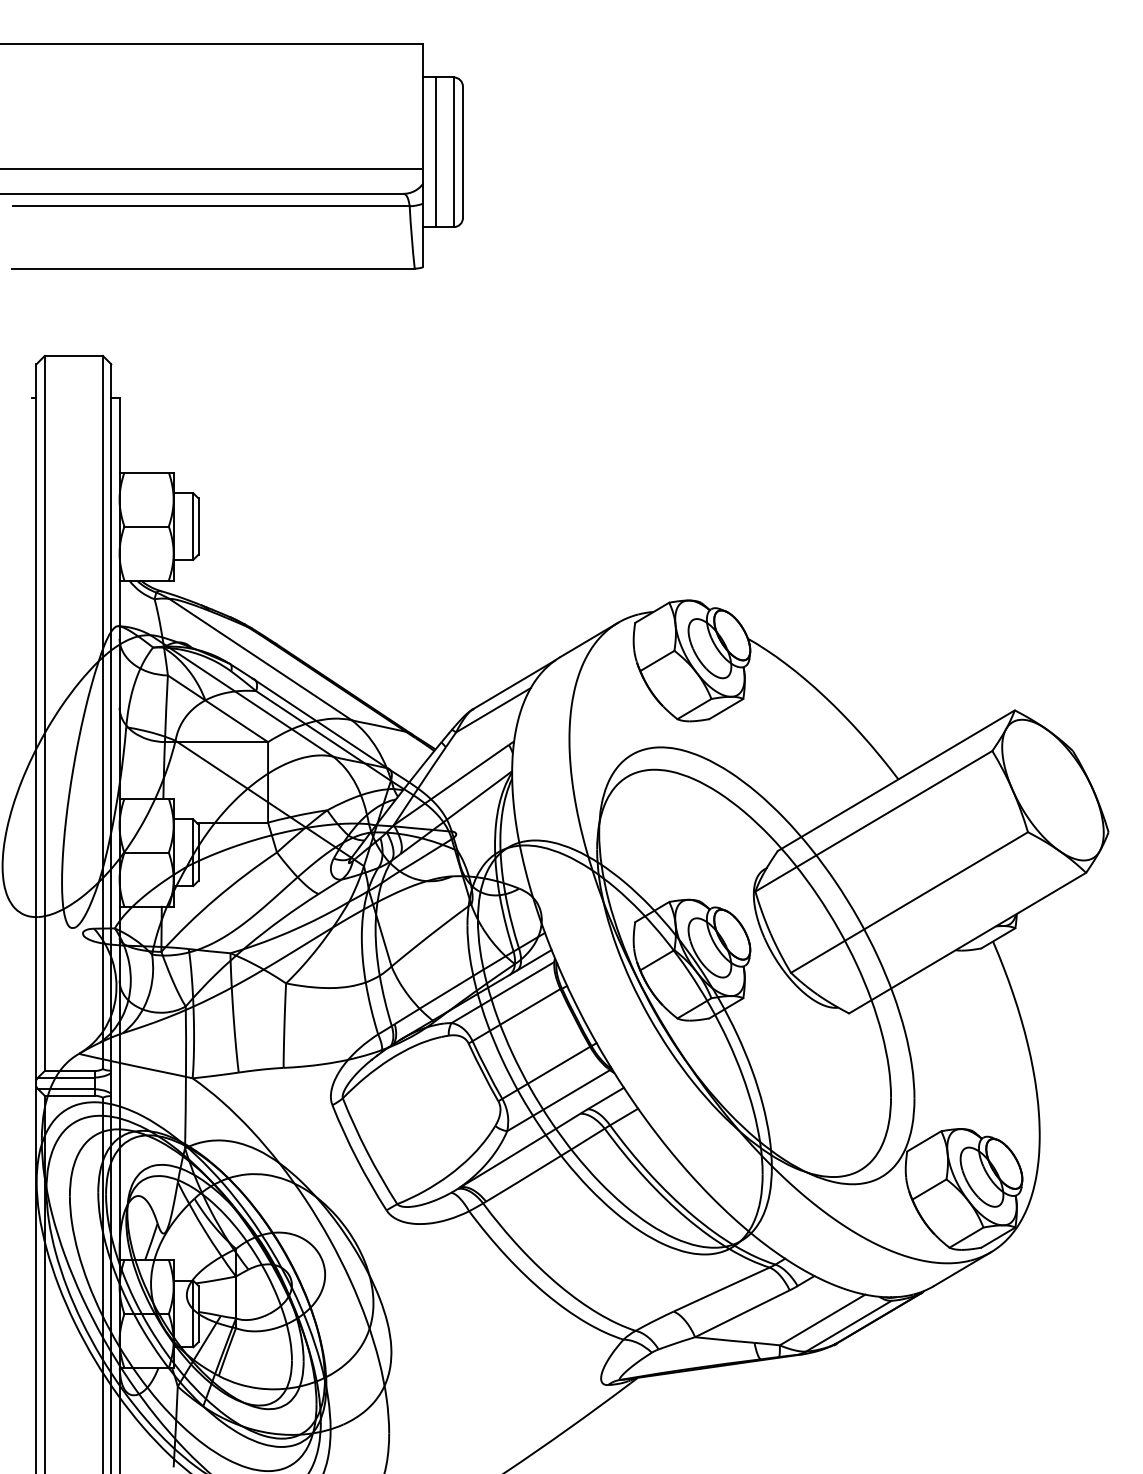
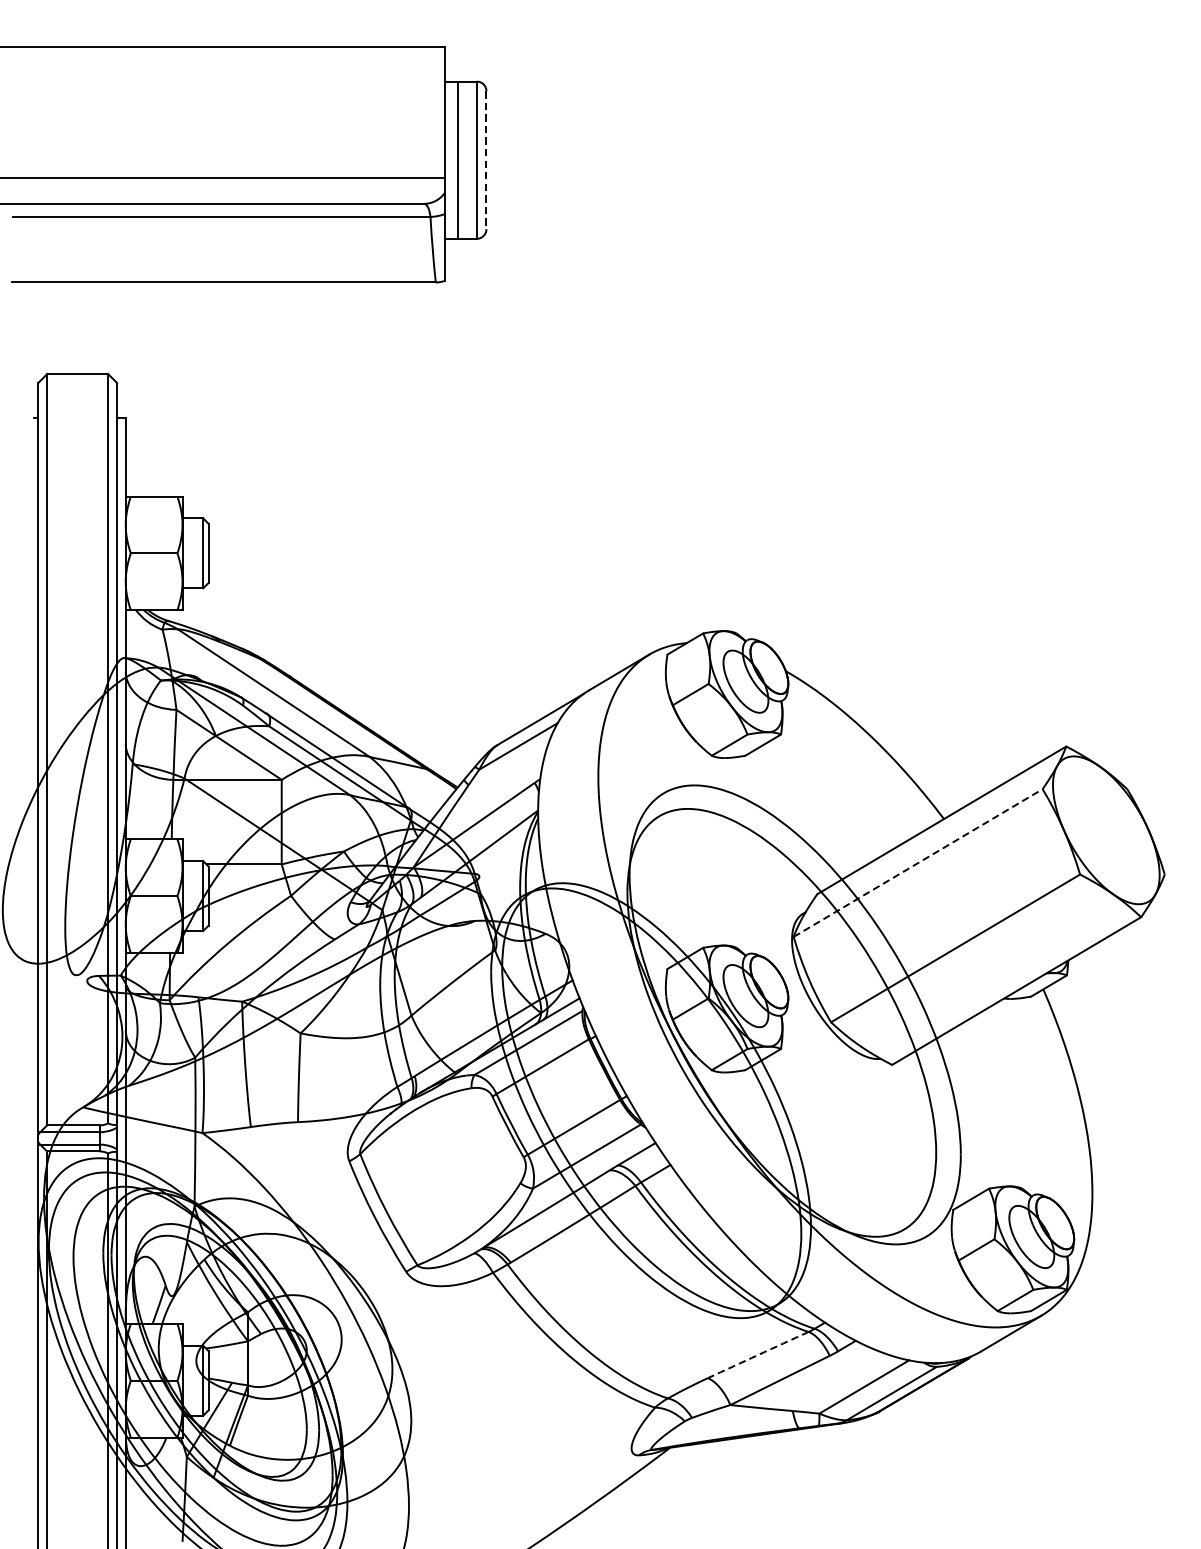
line: (462, 152) -> (485, 160), solid -> dashed
line: (873, 821) -> (917, 863), solid -> dashed
arc: (721, 1289) -> (758, 1354), solid -> dashed

